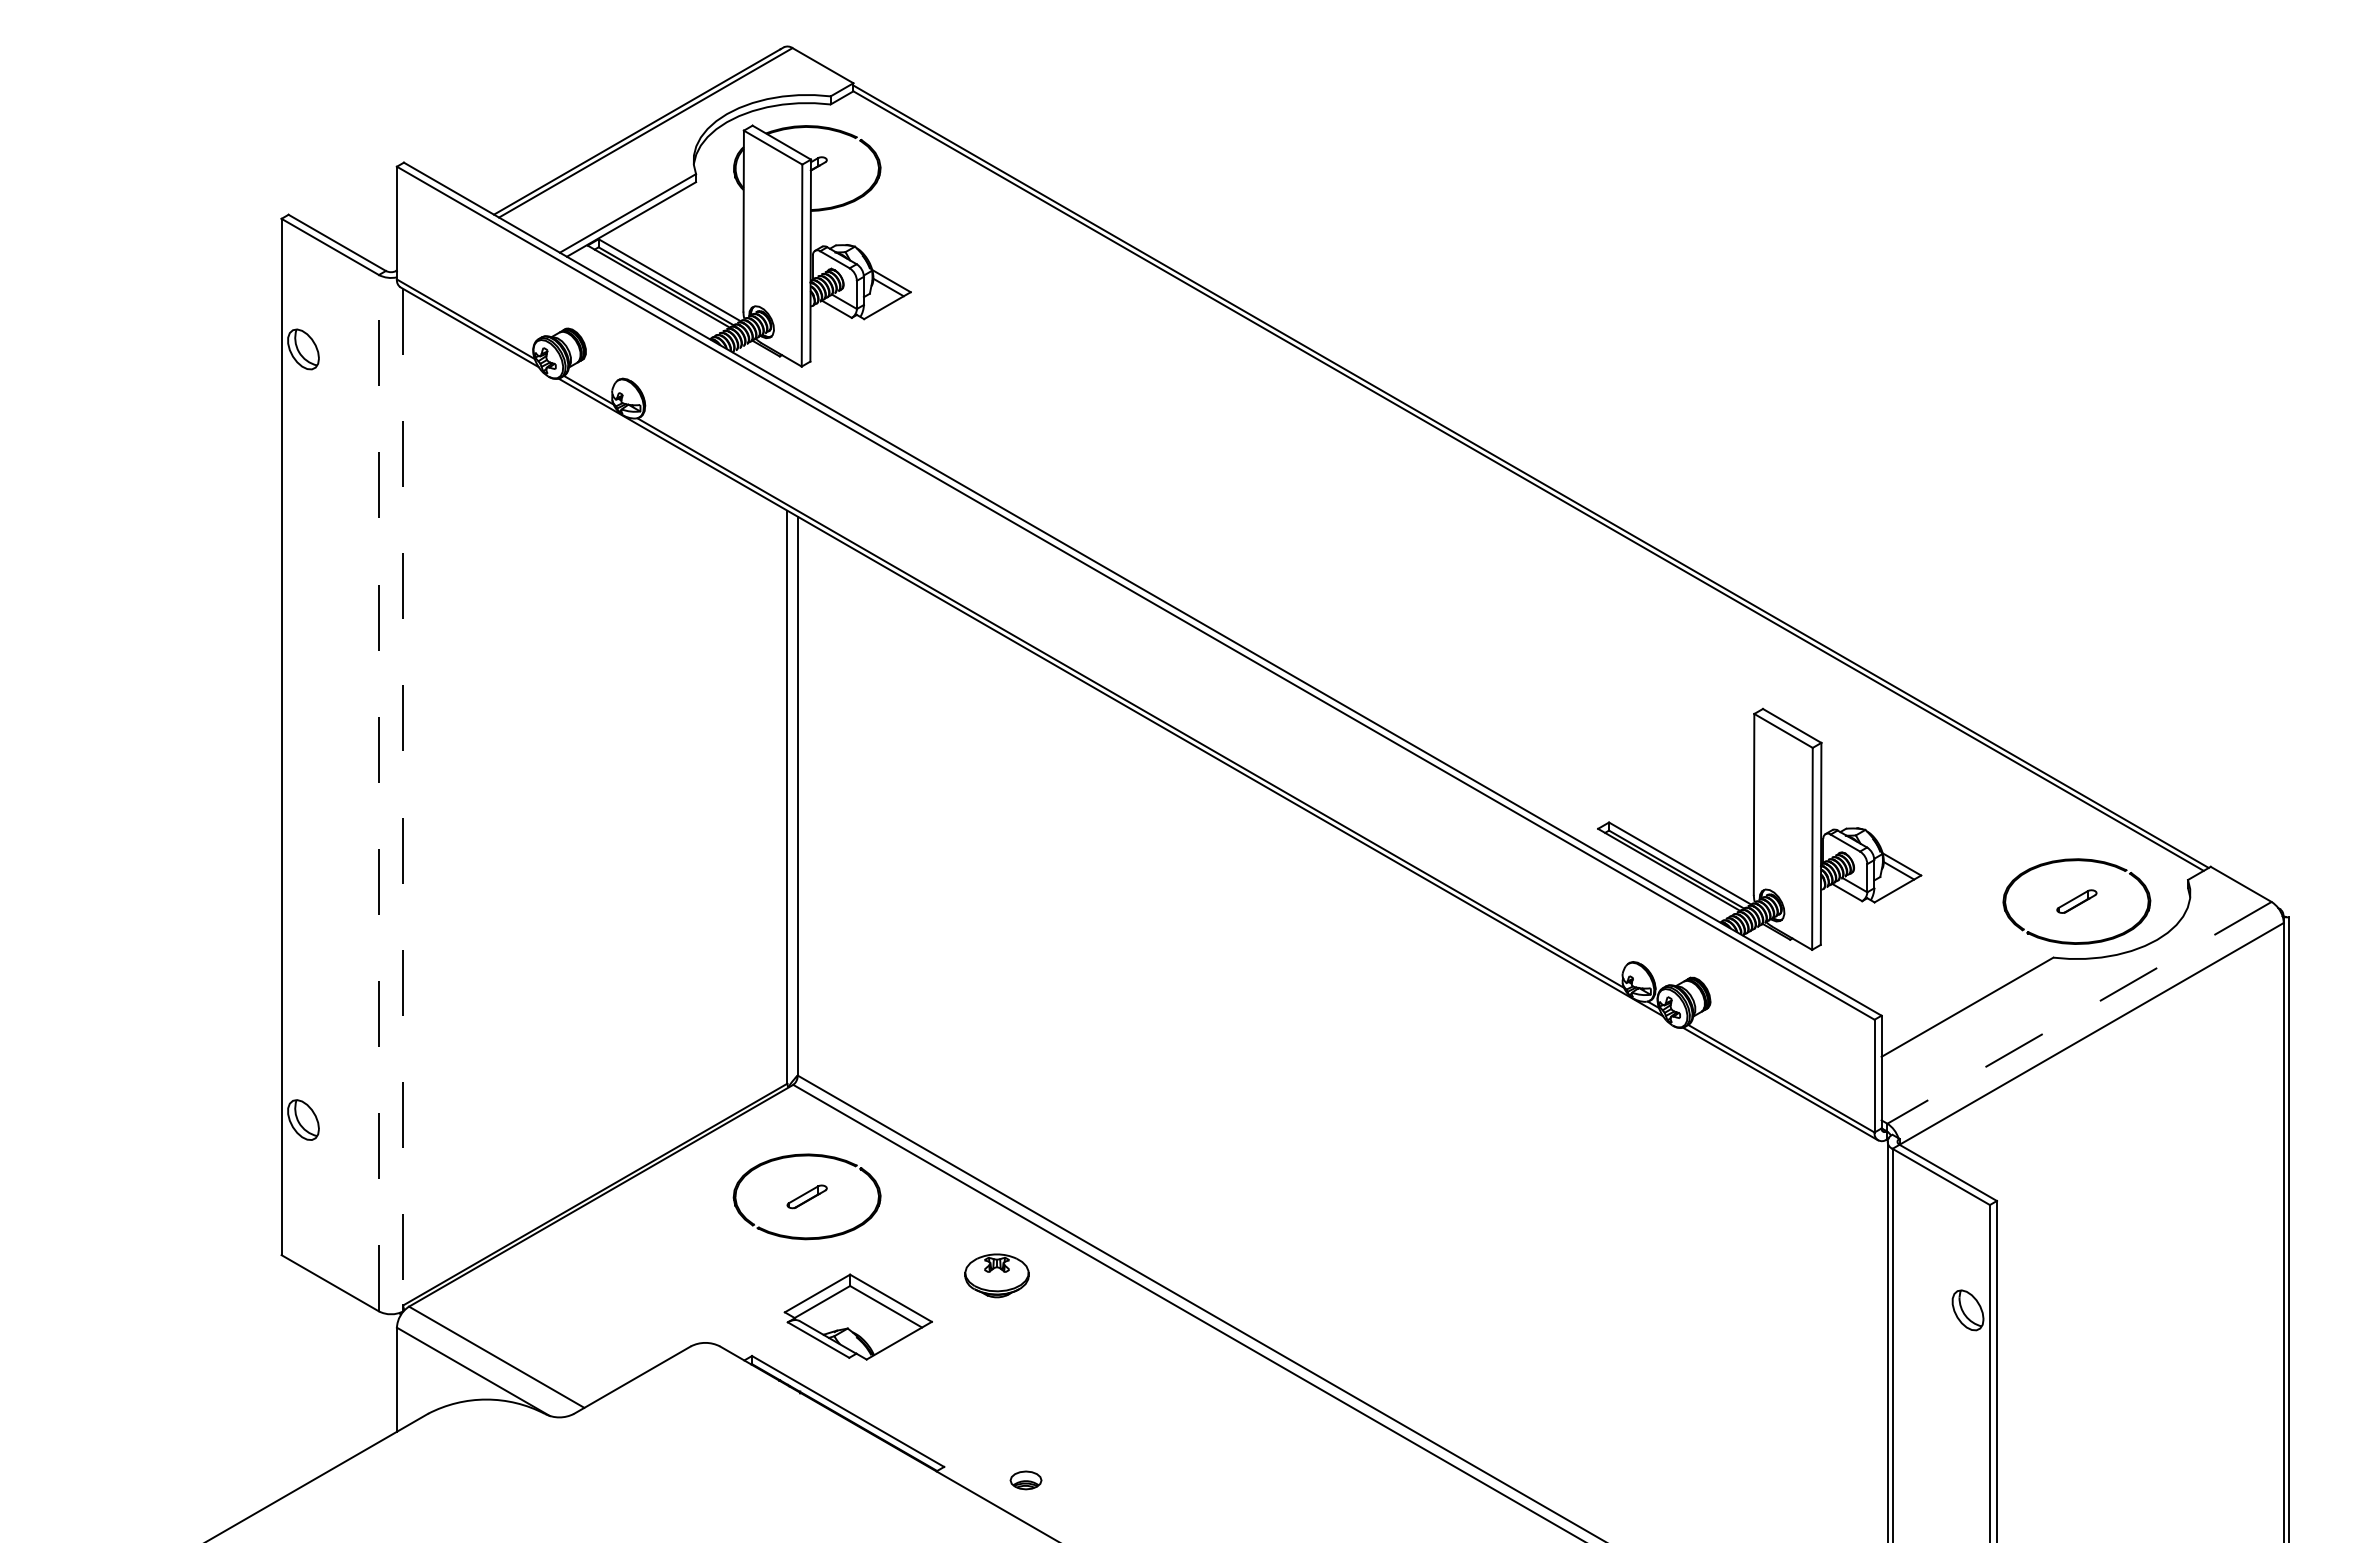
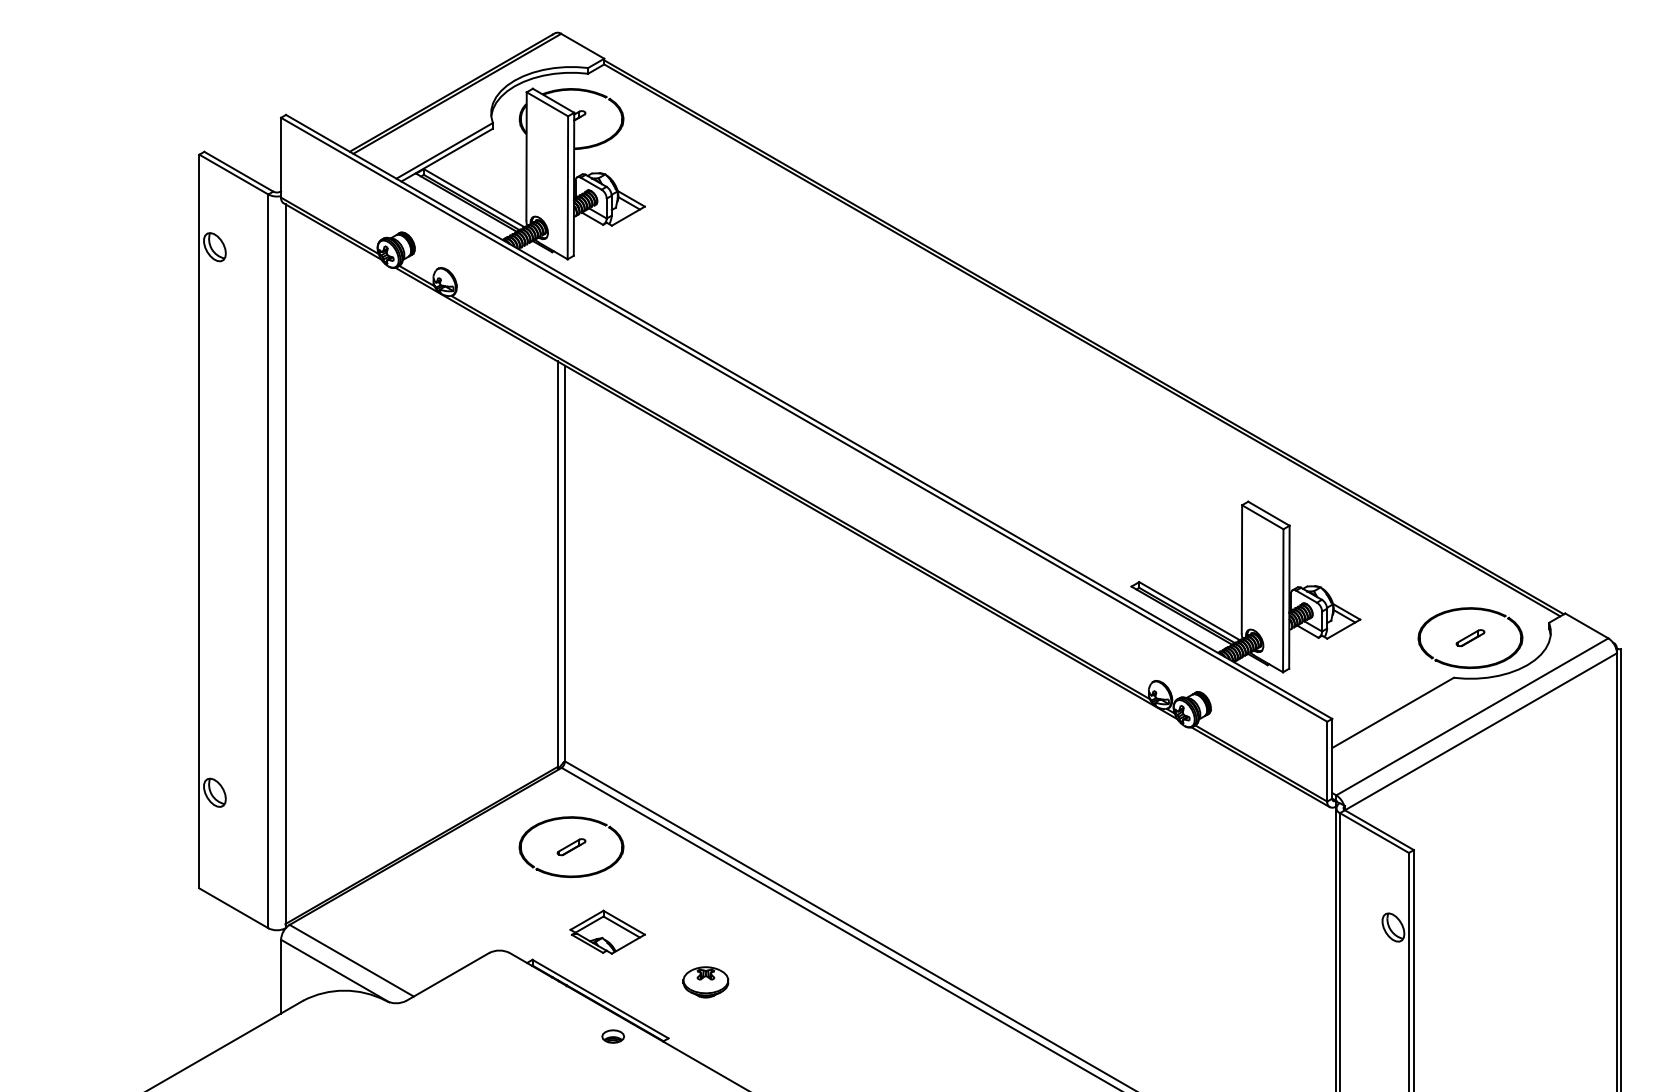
line: (378, 792) -> (268, 560), dashed -> solid
line: (403, 797) -> (285, 564), dashed -> solid
line: (2079, 1012) -> (1472, 716), dashed -> solid
part: (996, 1275) -> (705, 982), moved
part: (857, 1316) -> (607, 931), size x0.71
part: (1025, 1480) -> (612, 1036), moved

